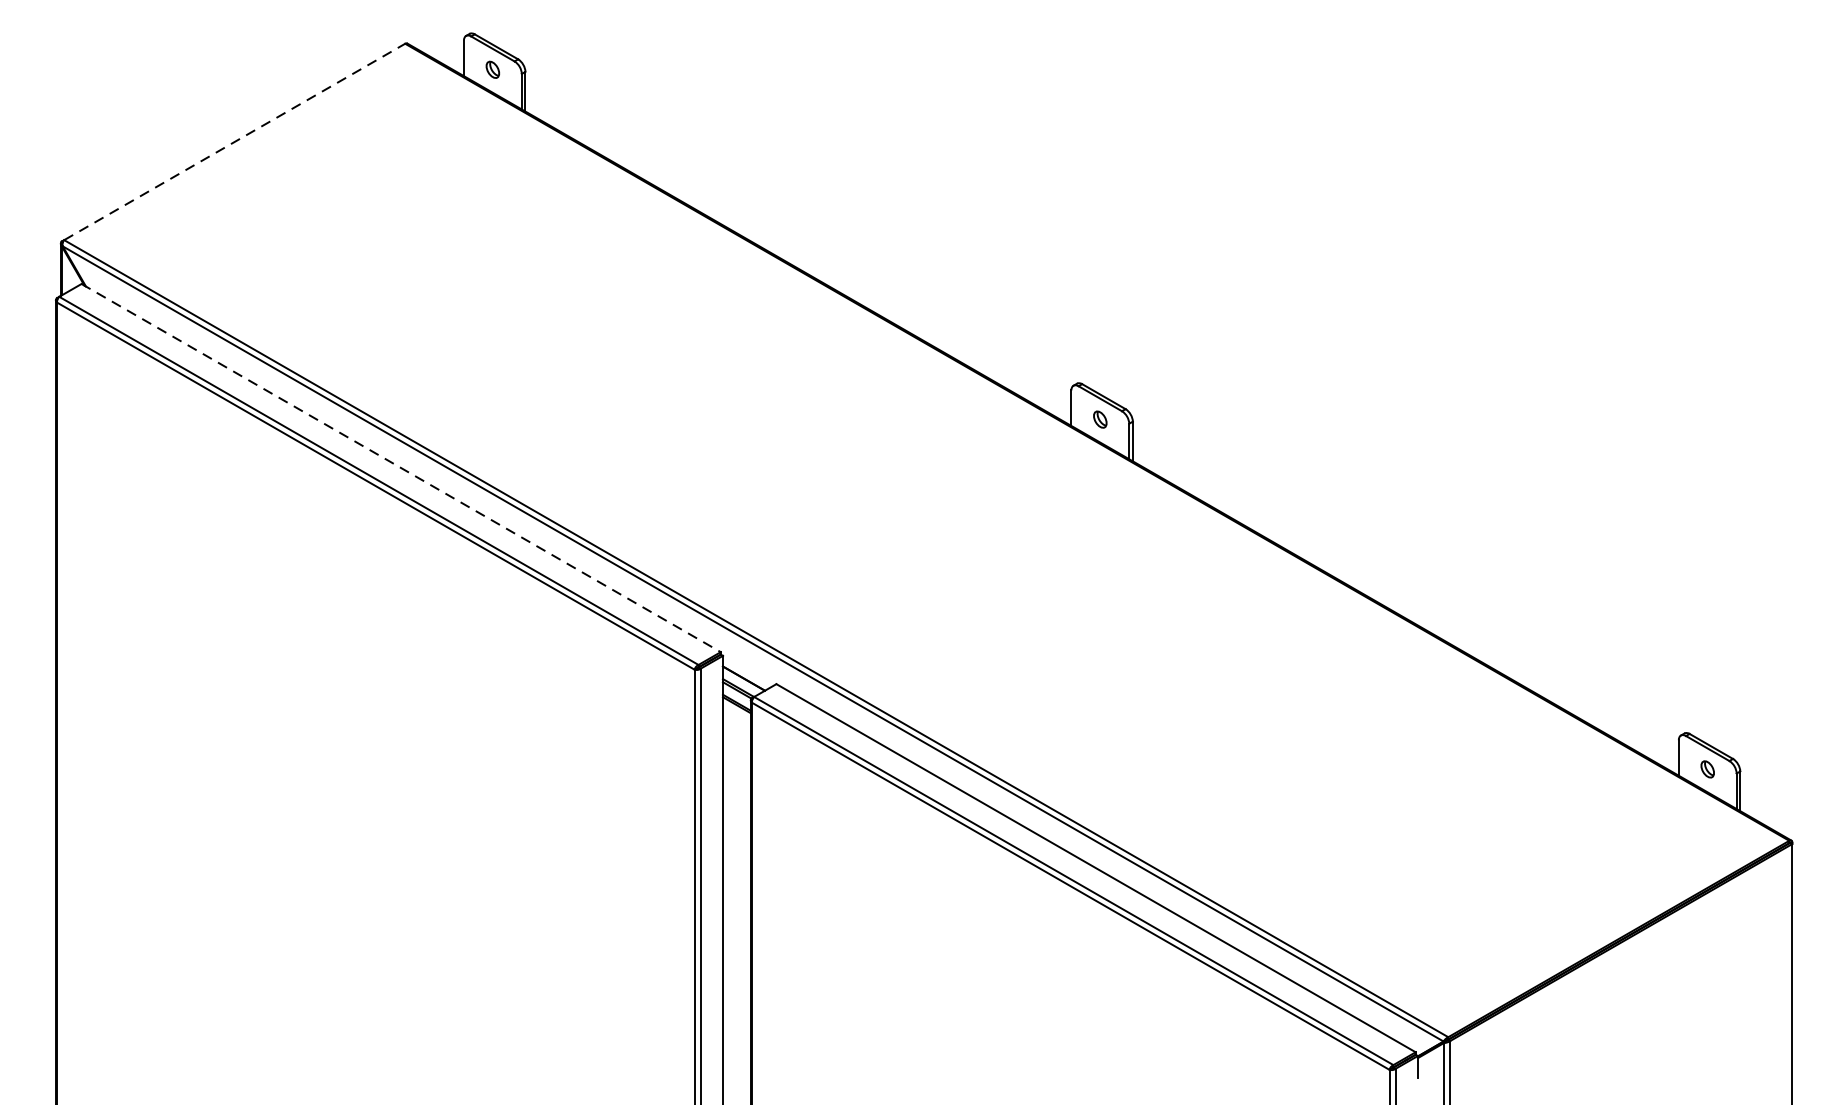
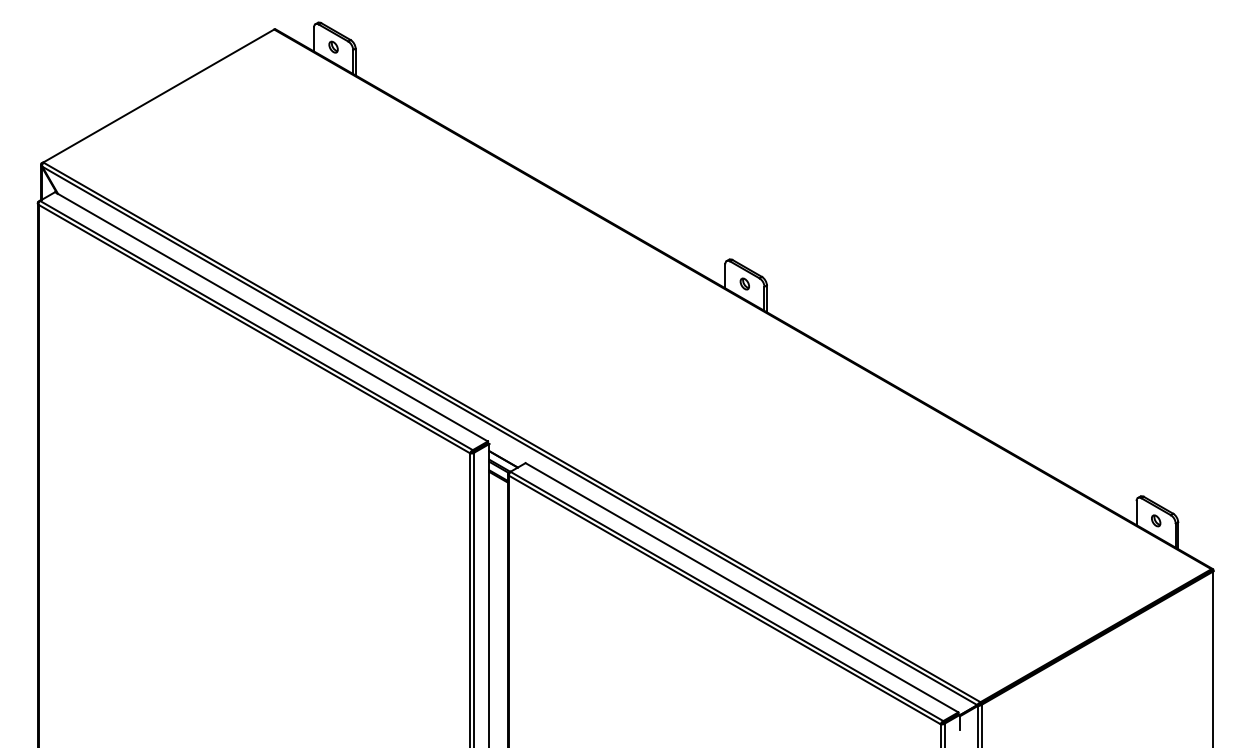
line: (235, 141) -> (159, 95), dashed -> solid
line: (401, 467) -> (271, 316), dashed -> solid

